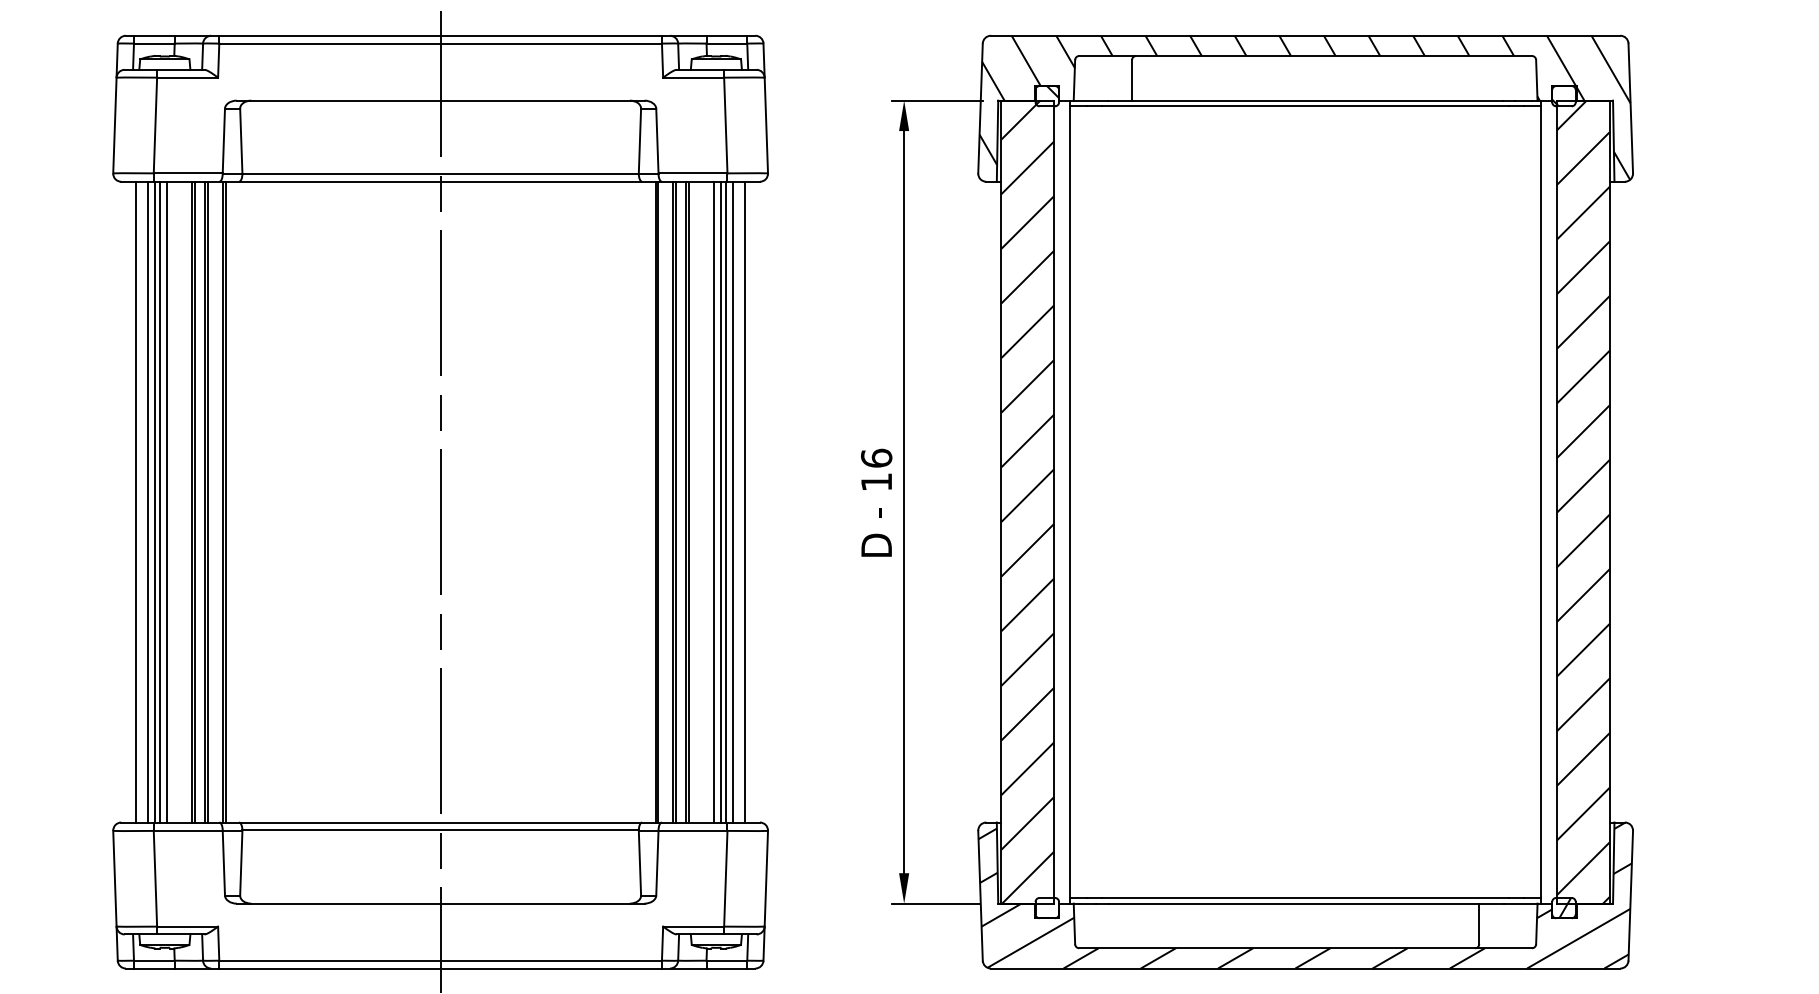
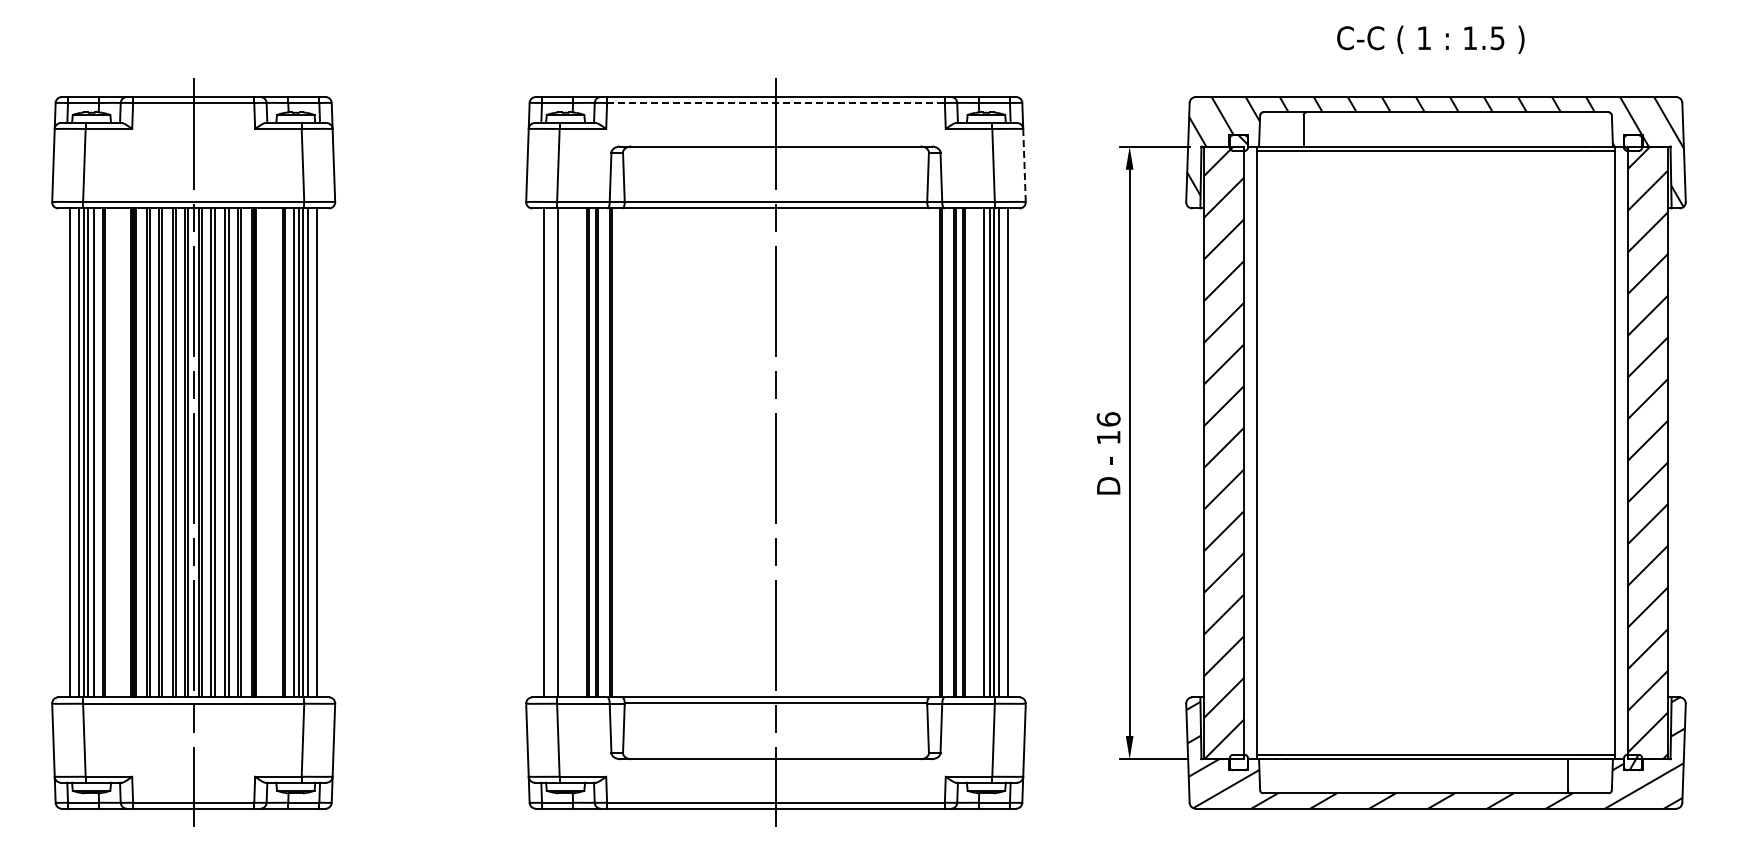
line: (439, 44) -> (775, 103), solid -> dashed
line: (766, 125) -> (1024, 165), solid -> dashed
line: (149, 501) -> (553, 452), removed
line: (159, 501) -> (561, 452), removed
line: (167, 501) -> (567, 452), removed

